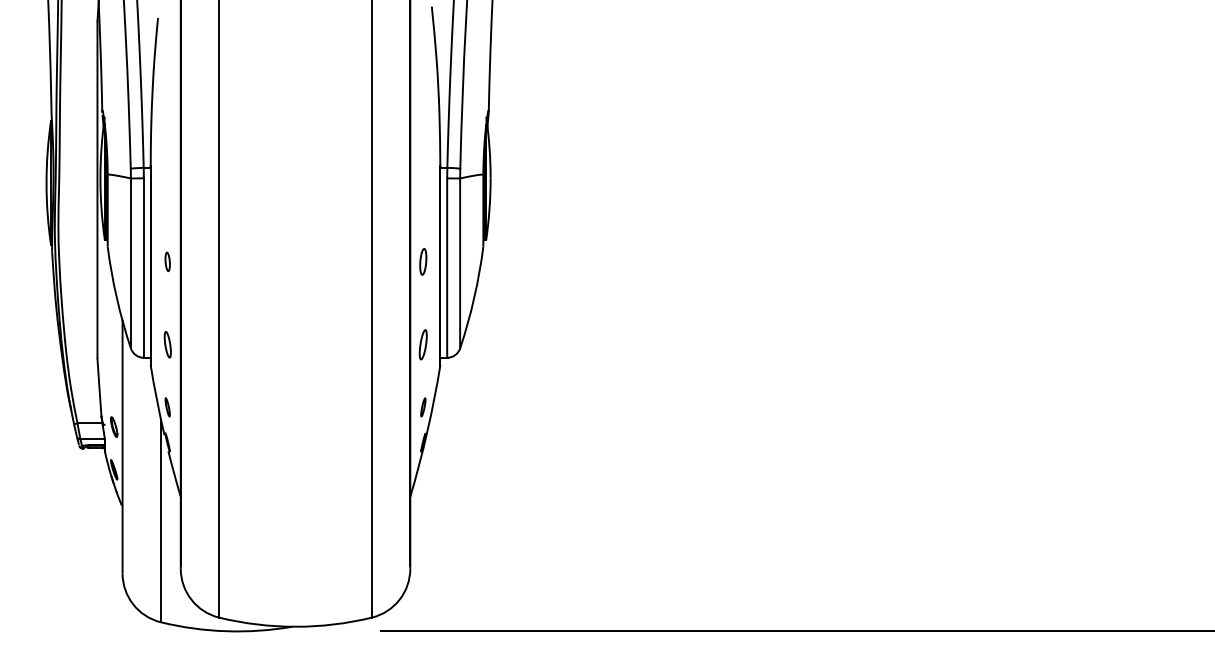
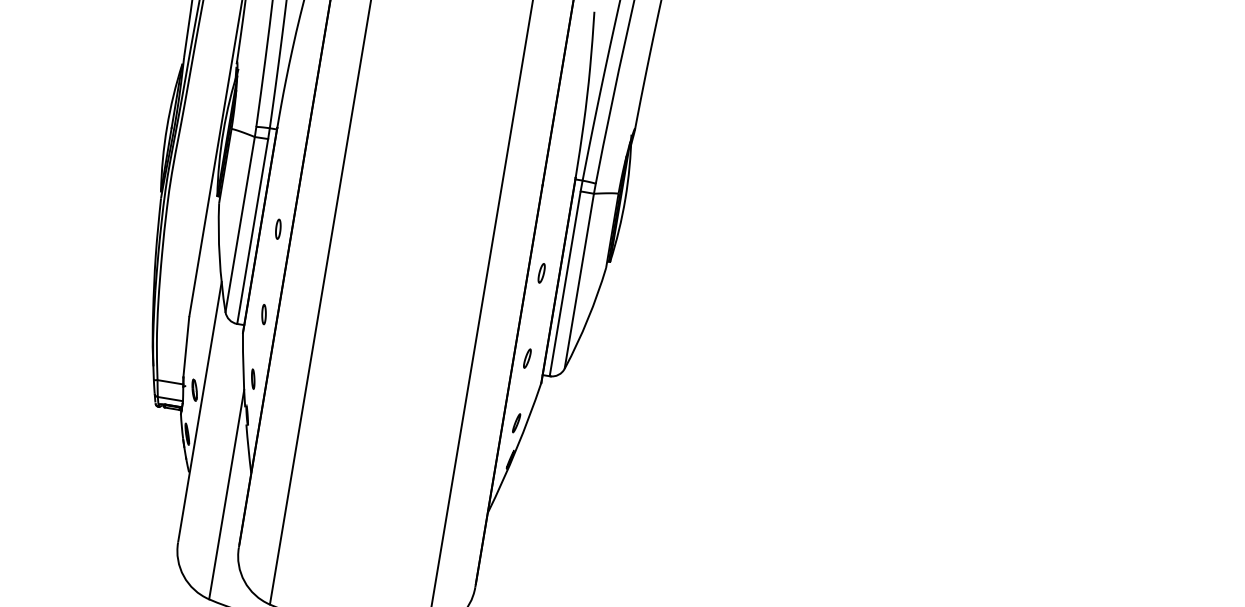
part: (423, 261) -> (541, 272), size x0.71
part: (167, 344) -> (263, 314), size x0.71
part: (423, 344) -> (527, 358), size x0.62

